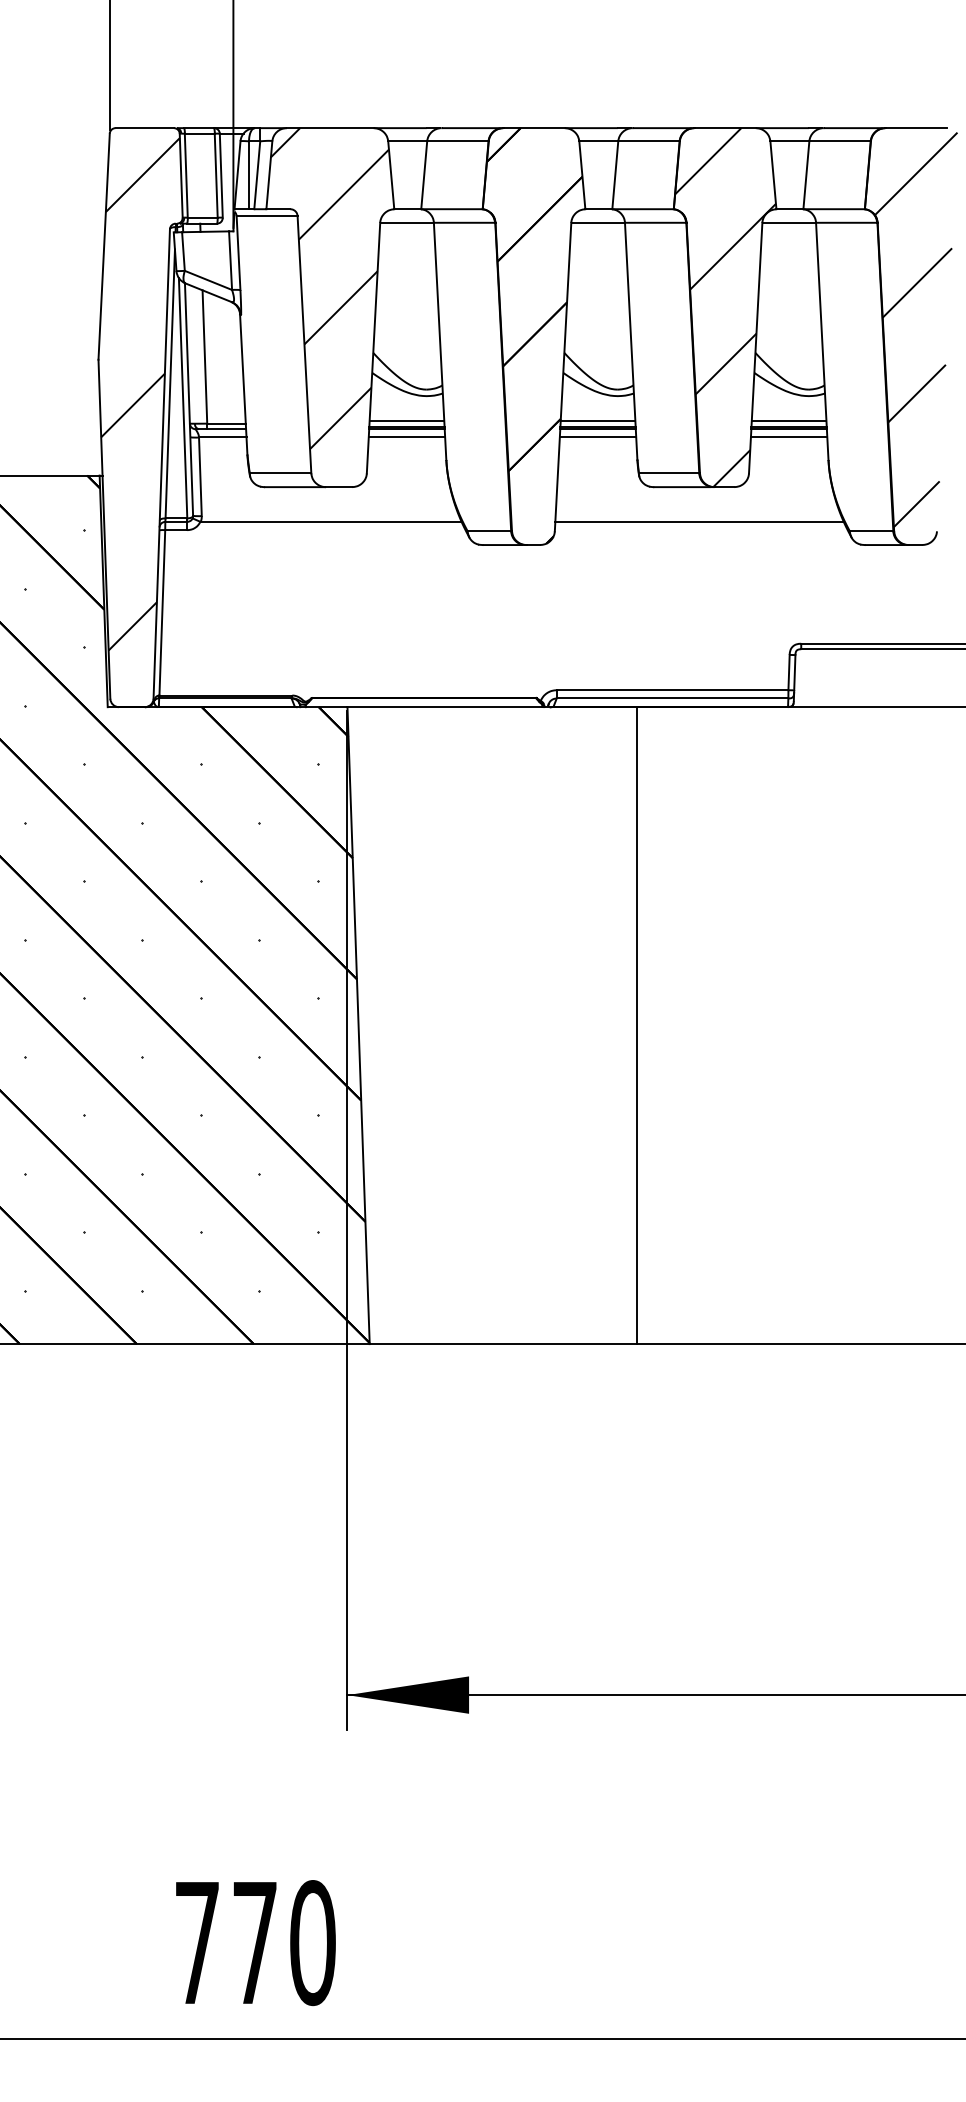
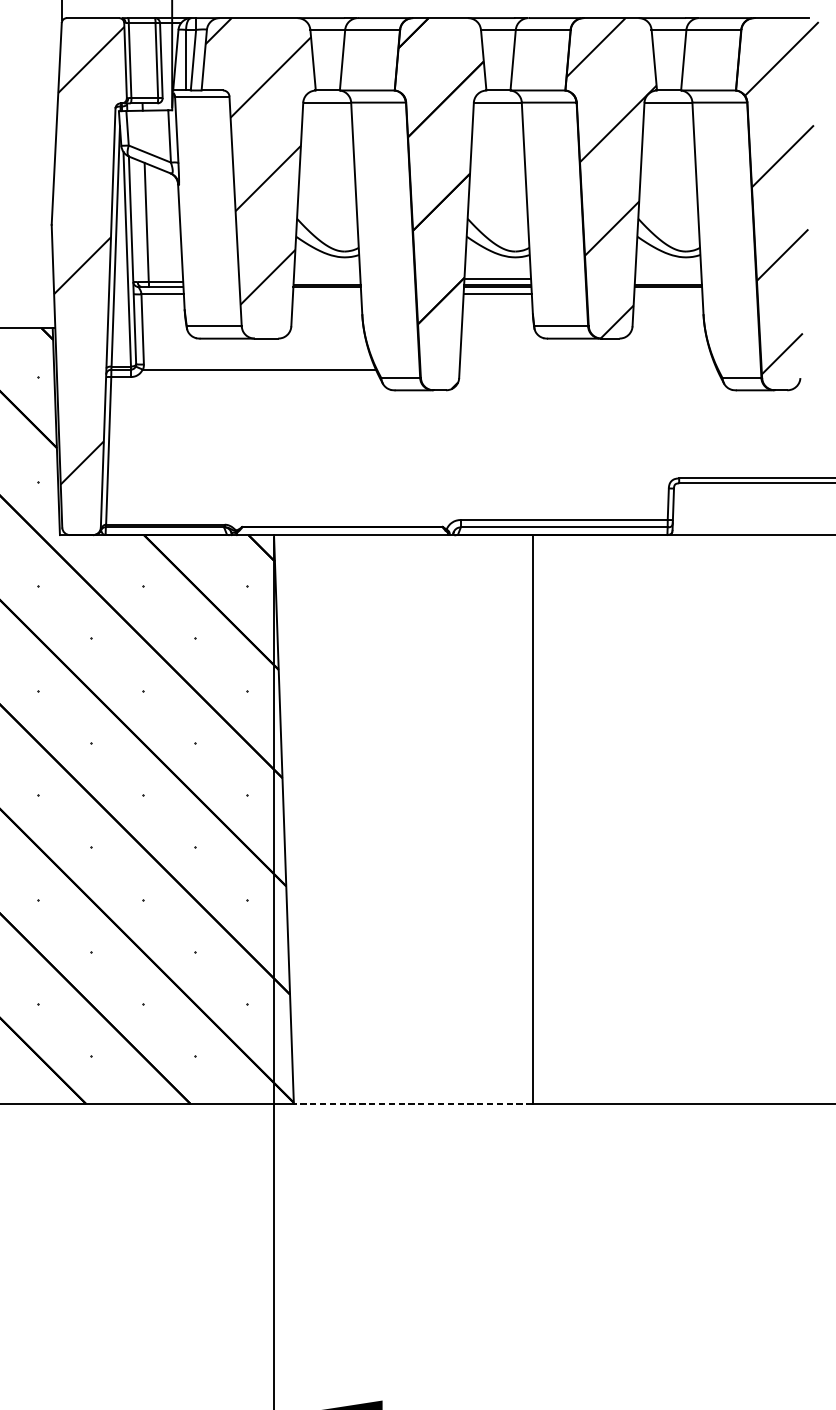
line: (406, 420) -> (326, 279), removed
line: (788, 420) -> (667, 279), removed
line: (406, 437) -> (326, 294), removed
line: (788, 437) -> (667, 294), removed
line: (699, 521) -> (588, 369), removed
line: (503, 1344) -> (413, 1104), solid -> dashed

